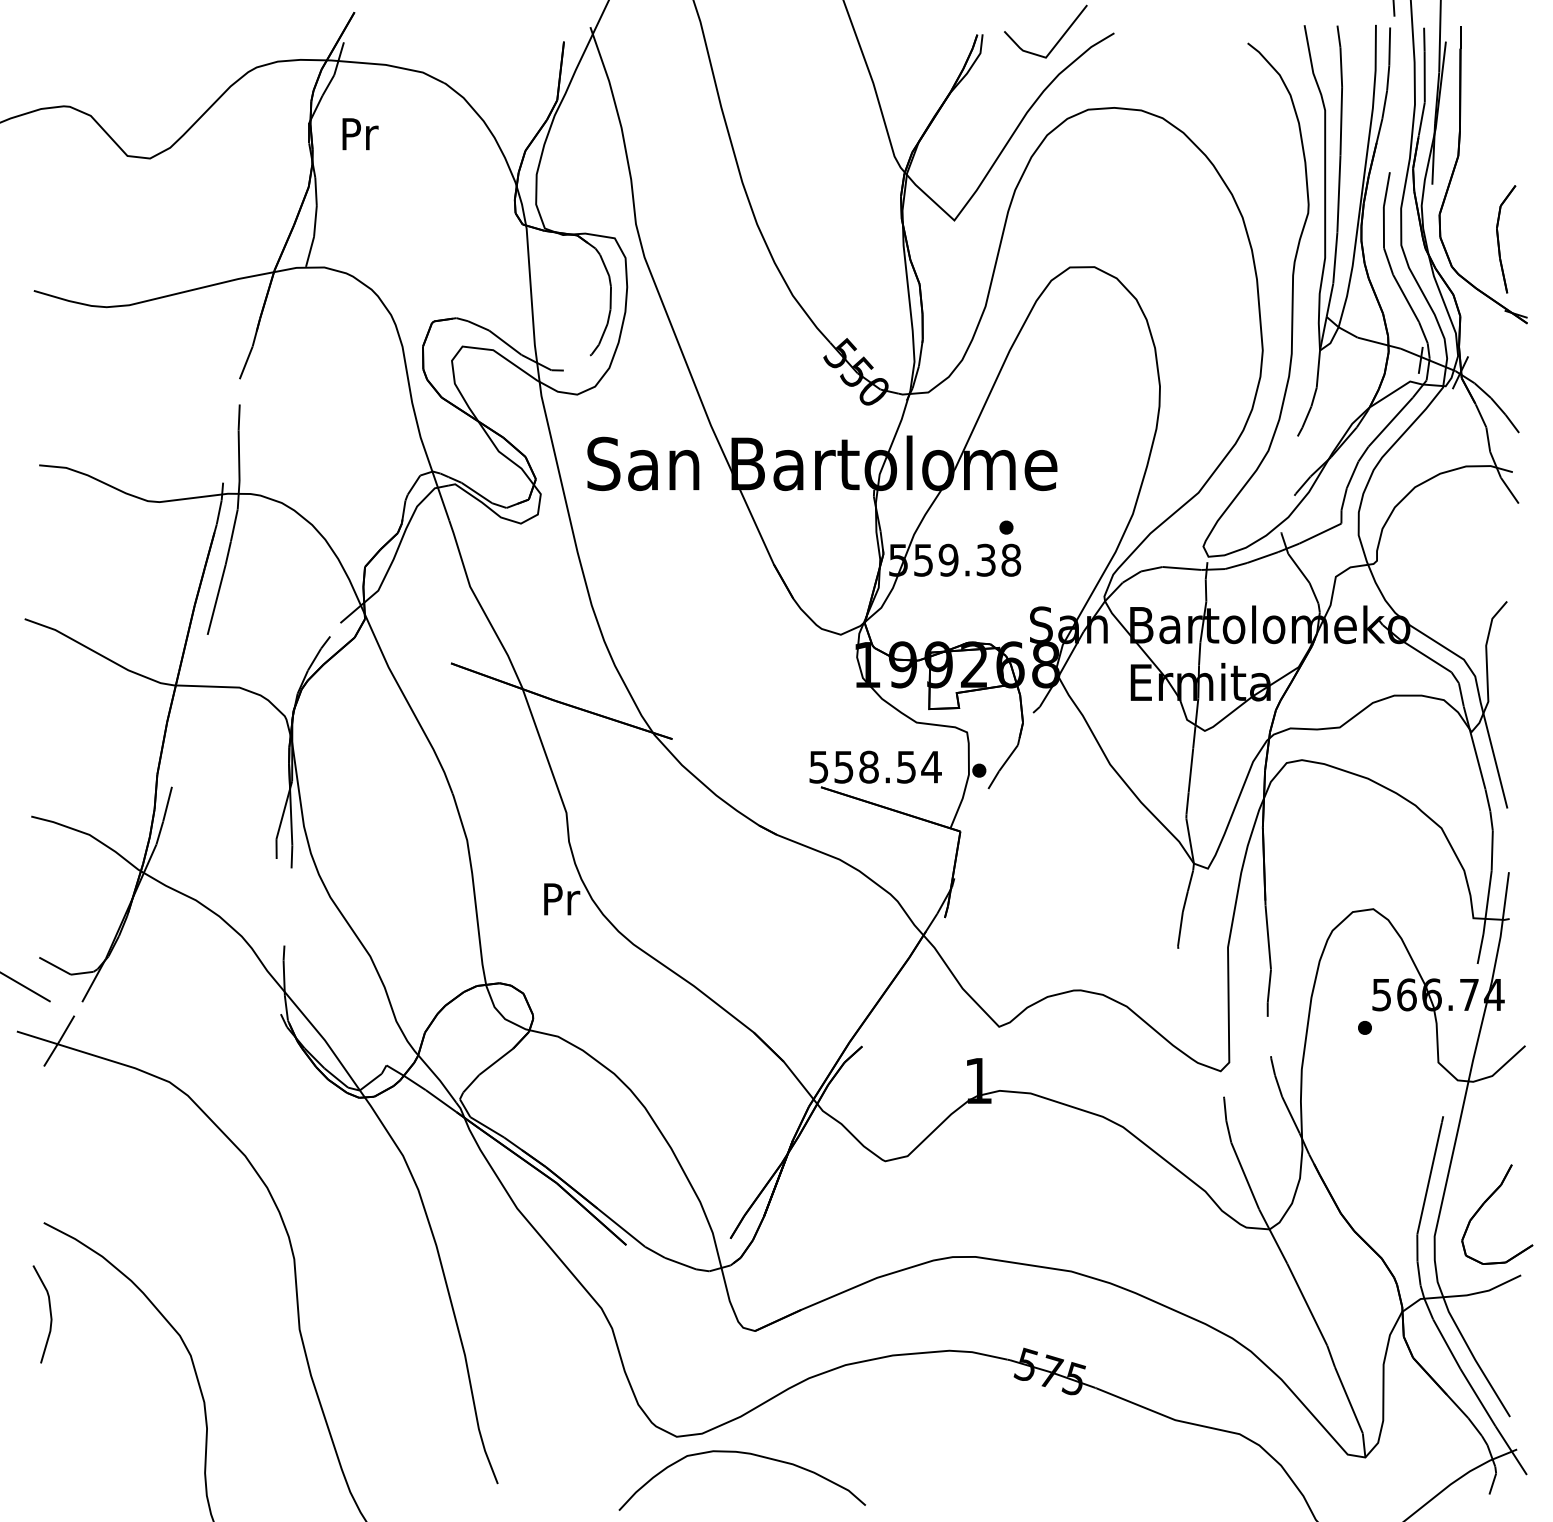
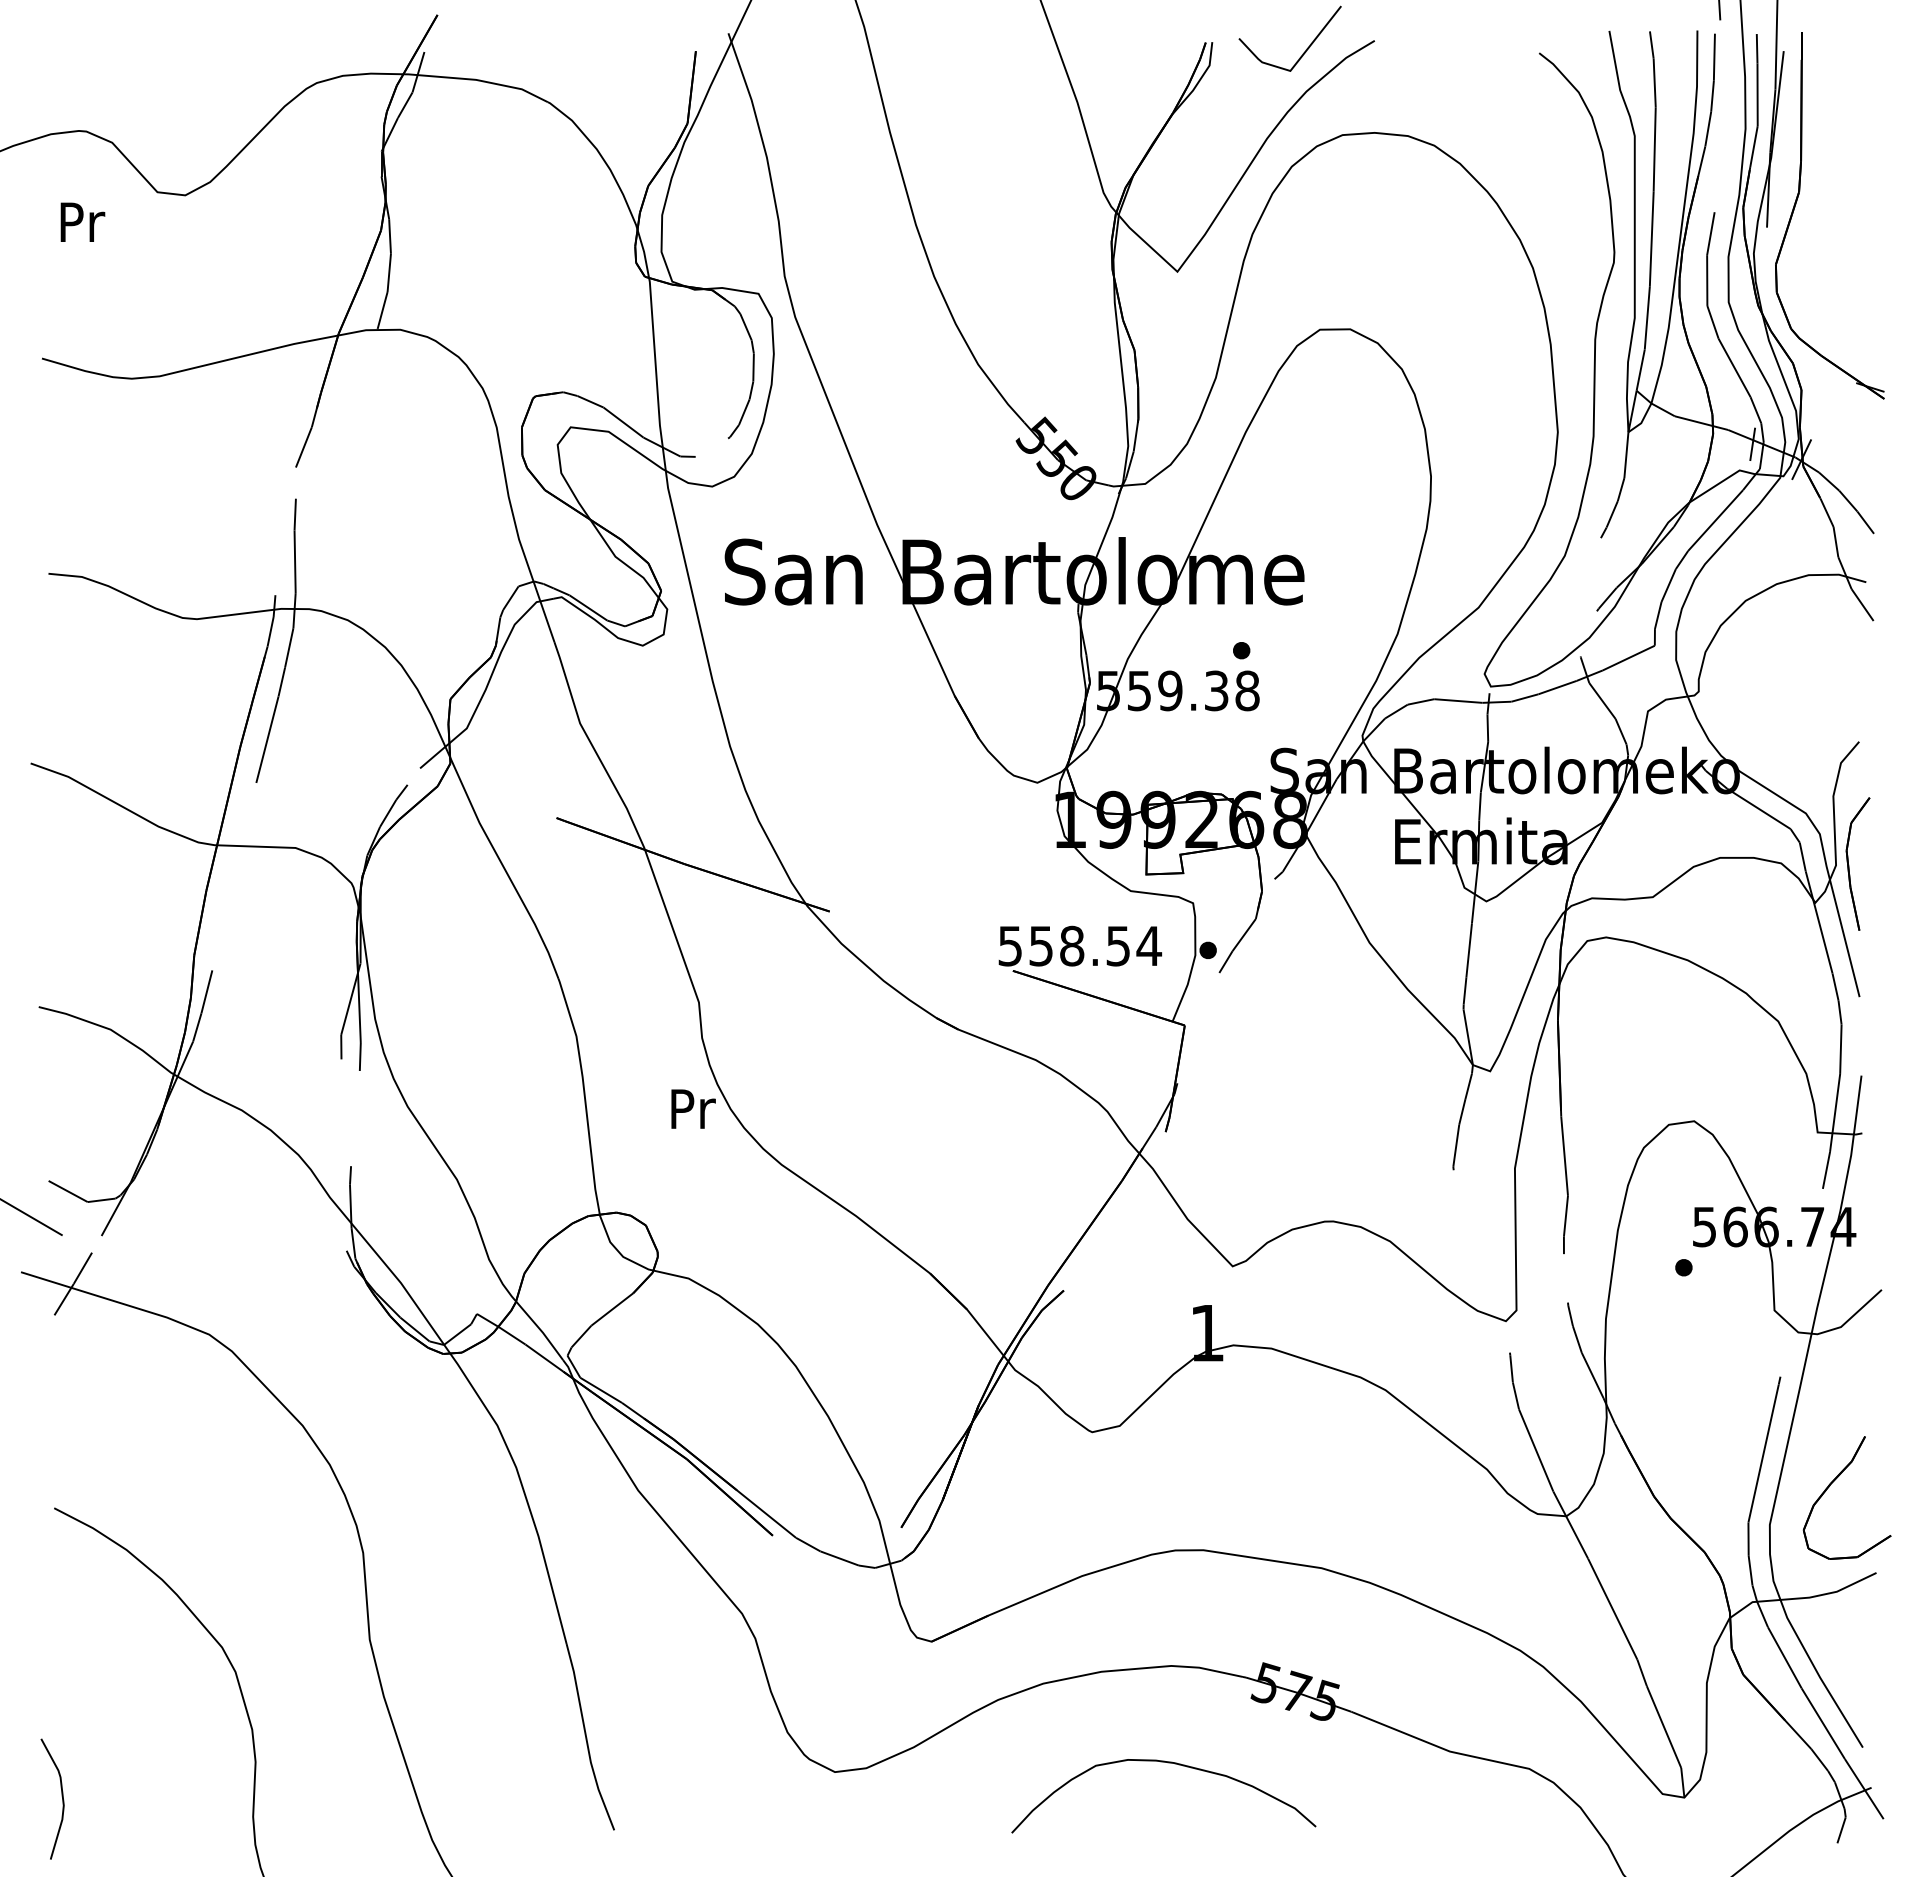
text: (360, 133) -> (82, 221), moved
part: (1499, 240) -> (1849, 865), moved
curve: (49, 1312) -> (61, 1796), moved
curve: (745, 1454) -> (1167, 1763), moved

